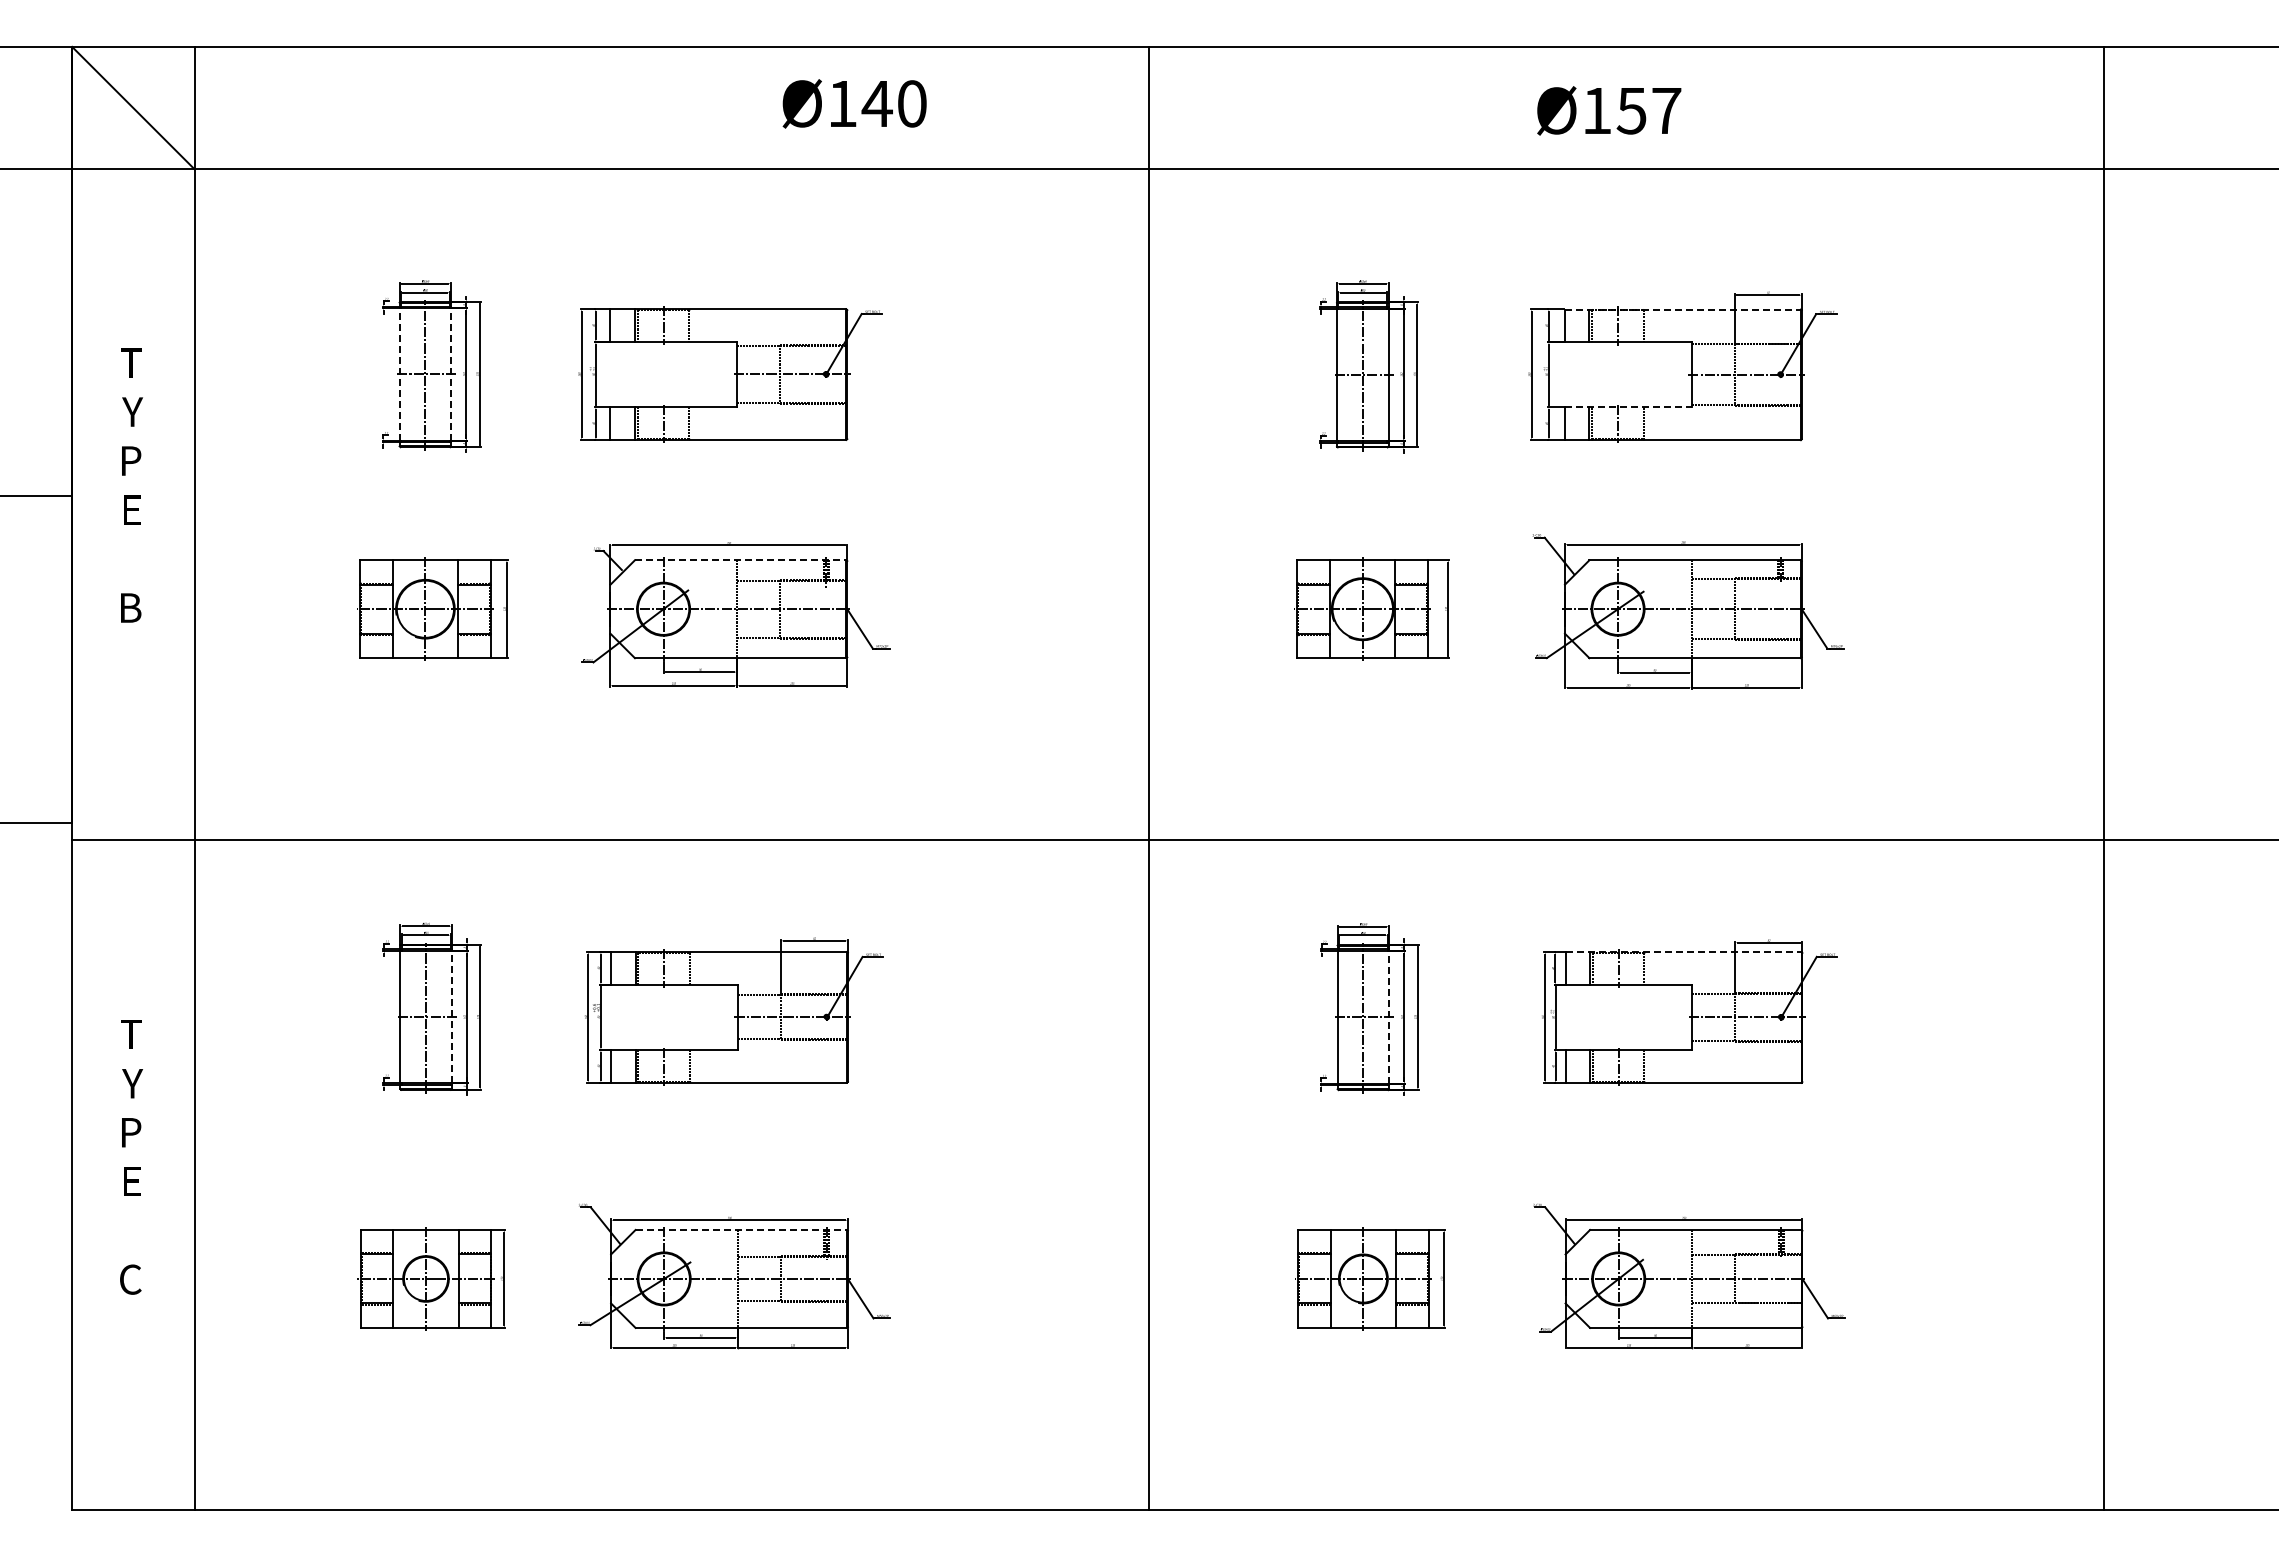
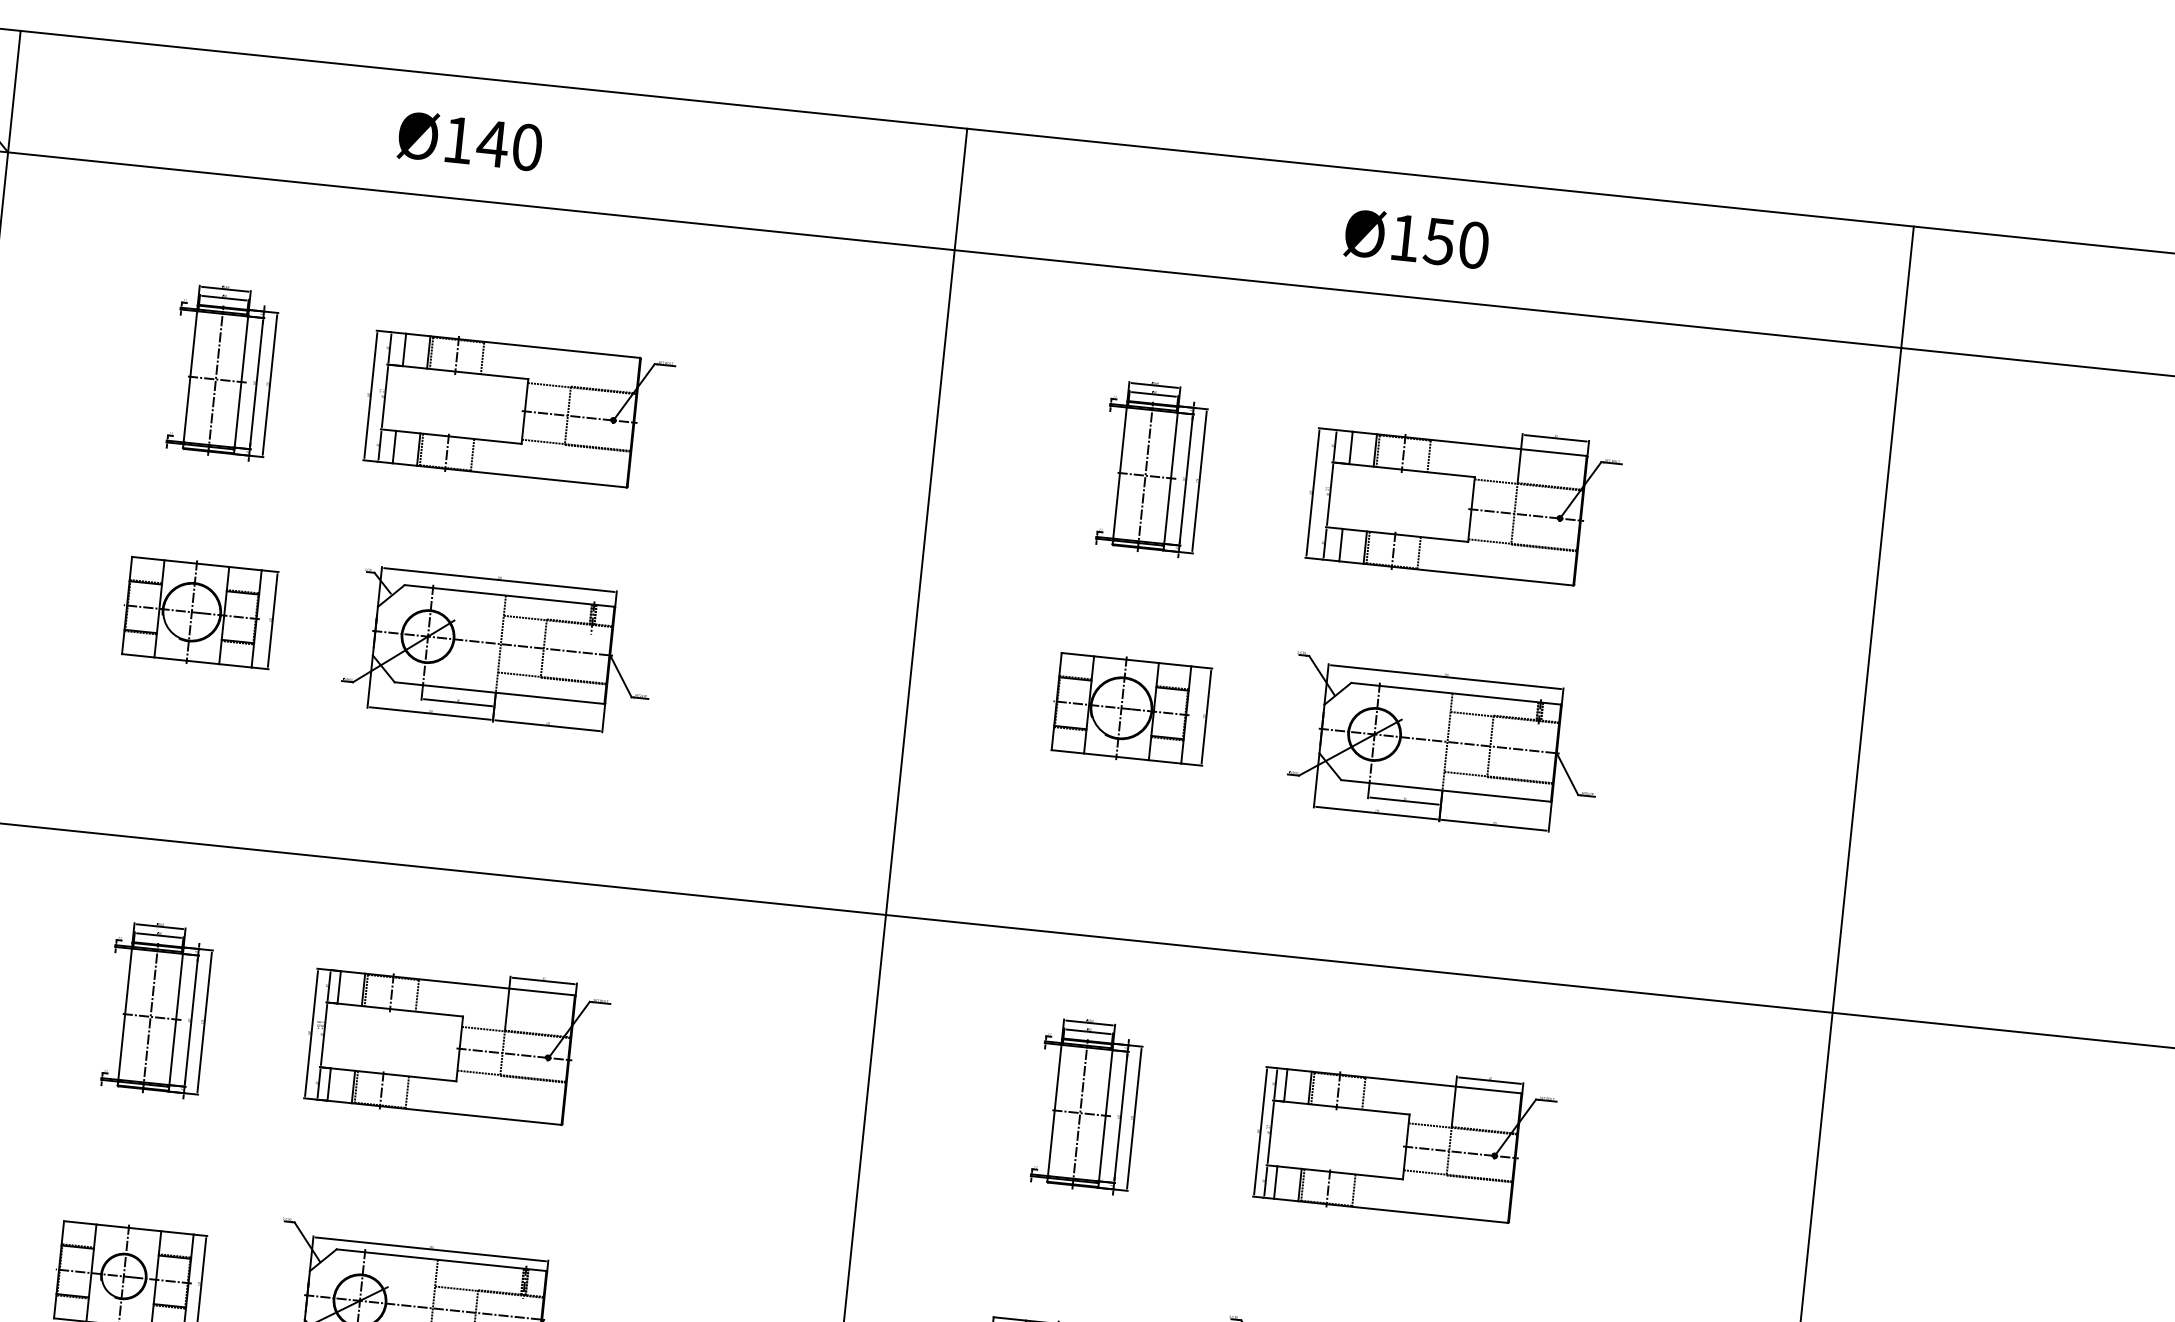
text: (854, 103) -> (470, 141), moved
text: (1666, 110) -> (1473, 244), Ø157 -> Ø150
line: (1682, 309) -> (1469, 443), dashed -> solid
line: (399, 374) -> (190, 376), dashed -> solid
line: (451, 374) -> (241, 382), dashed -> solid
line: (1628, 407) -> (1405, 535), dashed -> solid
line: (740, 560) -> (509, 596), dashed -> solid
line: (1683, 952) -> (1404, 1081), dashed -> solid
line: (451, 1016) -> (176, 1018), dashed -> solid
line: (1389, 1016) -> (1106, 1114), dashed -> solid
line: (741, 1229) -> (441, 1259), dashed -> solid

